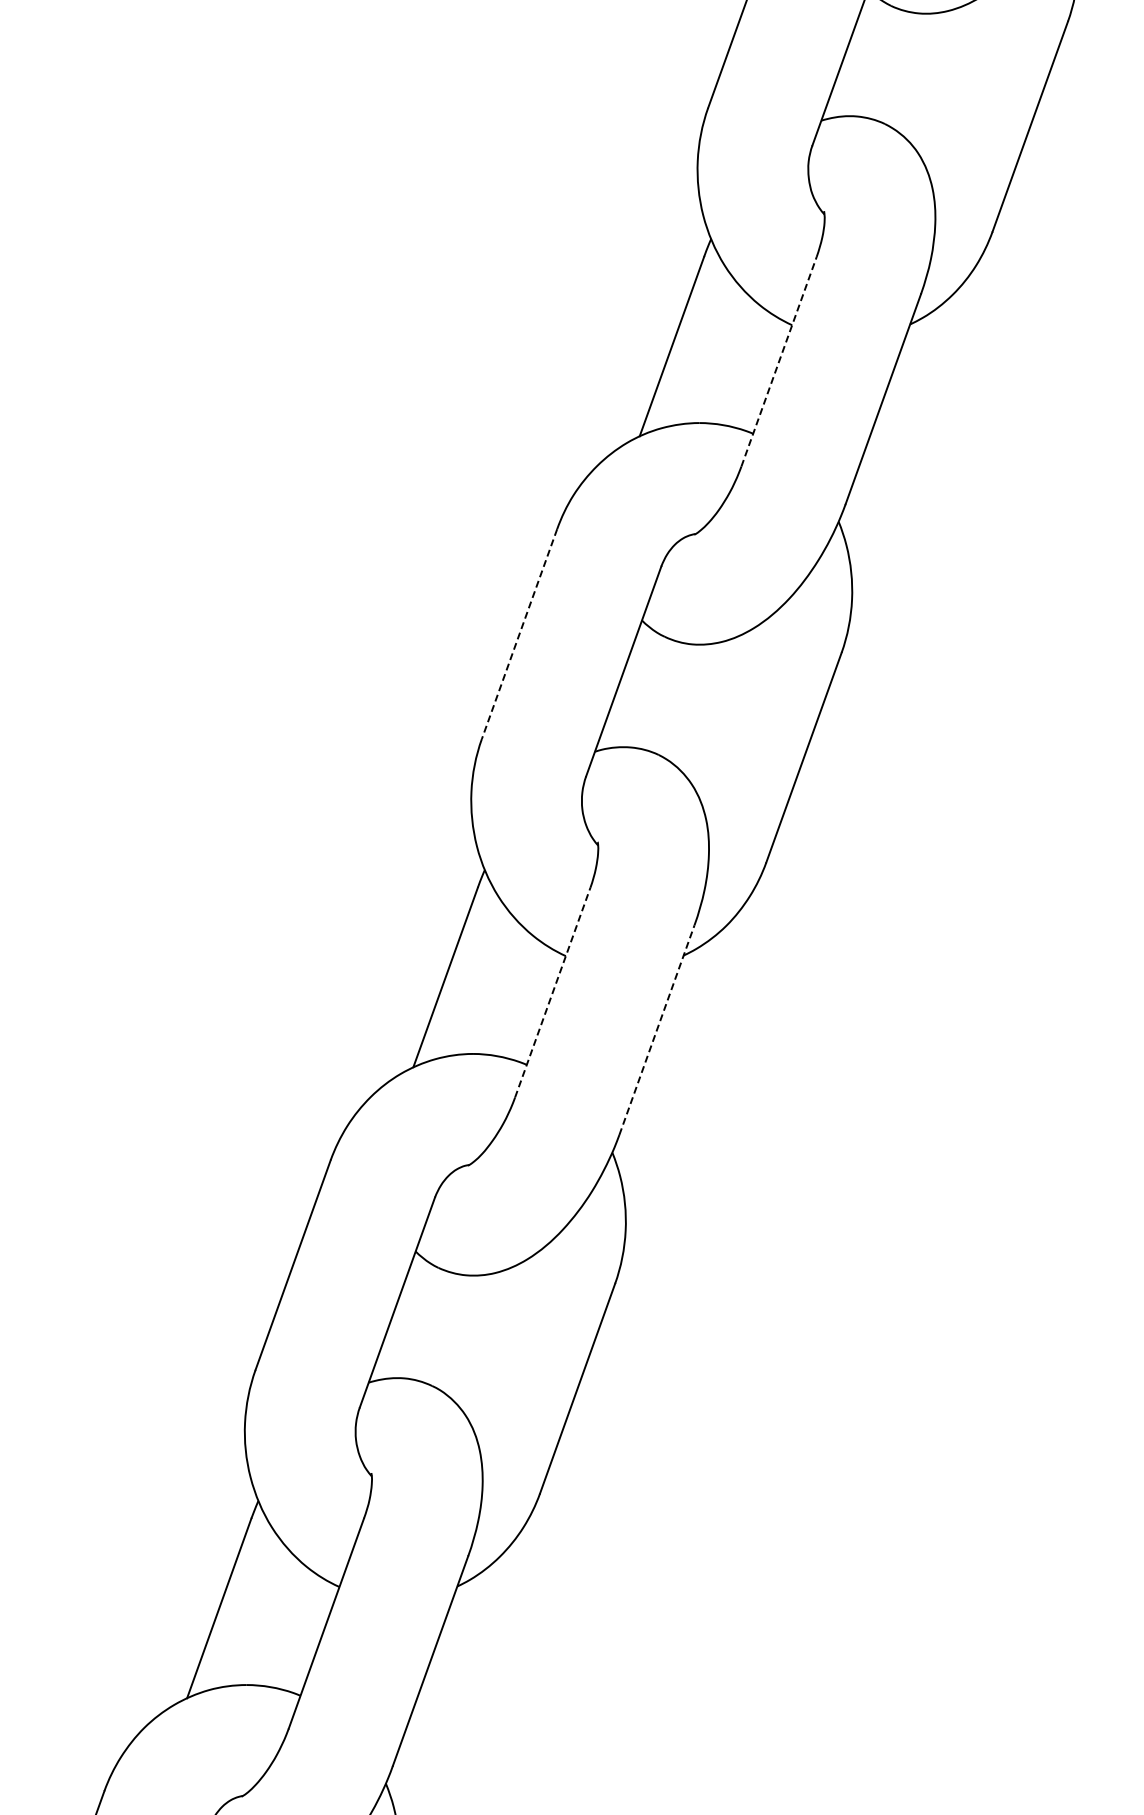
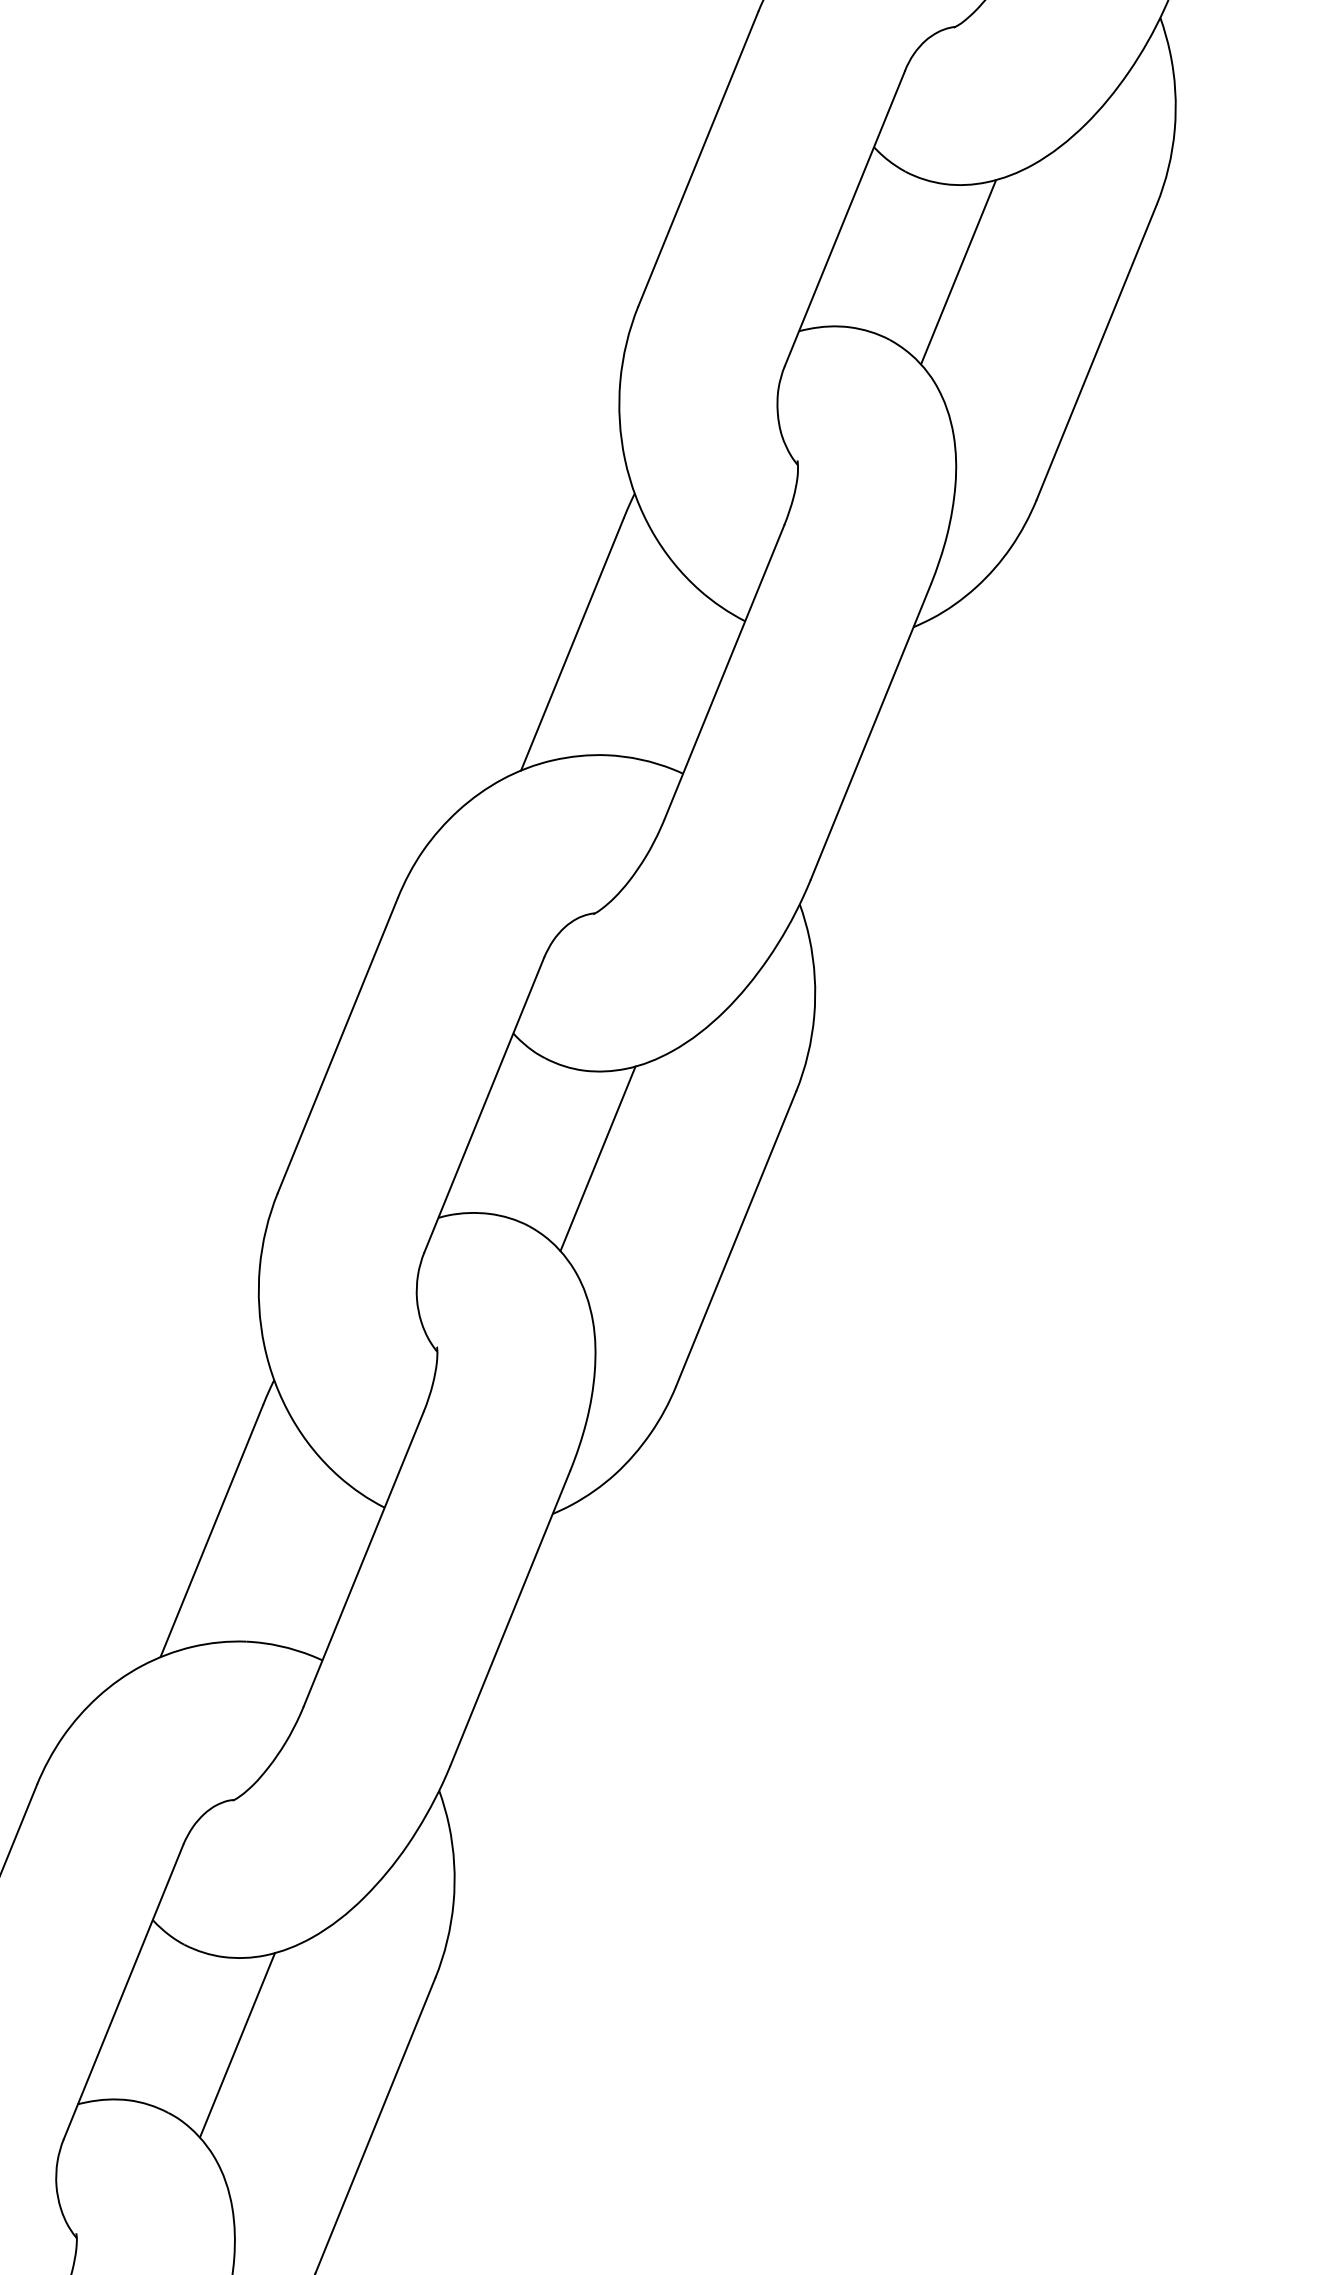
line: (930, 74) -> (957, 271), added
line: (779, 361) -> (724, 672), dashed -> solid
line: (519, 634) -> (337, 1046), dashed -> solid
line: (704, 705) -> (597, 1158), added
line: (552, 992) -> (363, 1558), dashed -> solid
line: (657, 1029) -> (511, 1617), dashed -> solid
line: (478, 1336) -> (237, 2045), added

